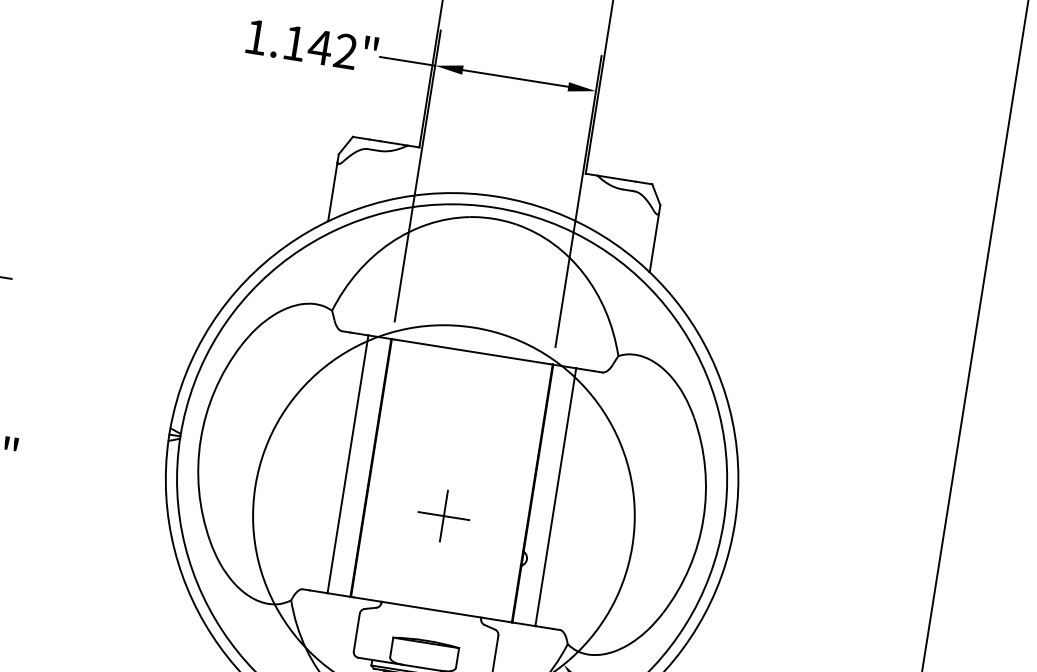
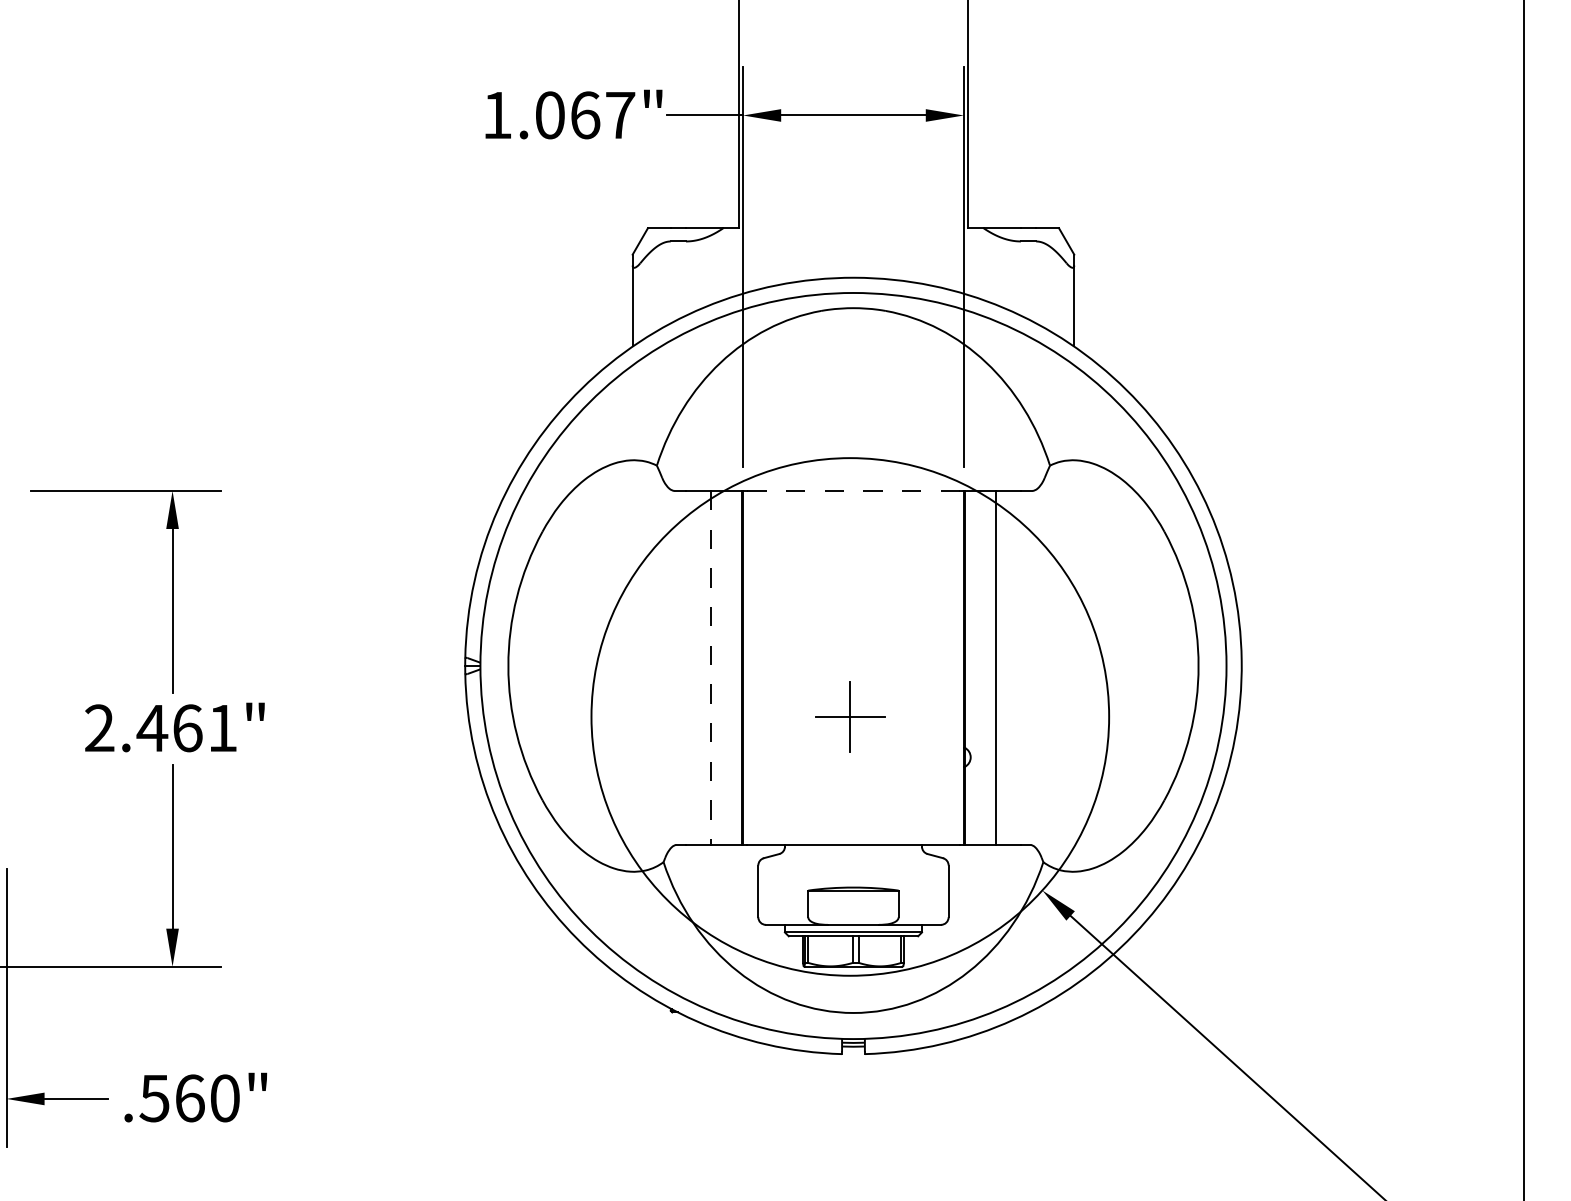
text: (320, 47) -> (585, 115), 1.142" -> 1.067"
line: (472, 351) -> (853, 490), solid -> dashed
line: (347, 464) -> (710, 668), solid -> dashed

